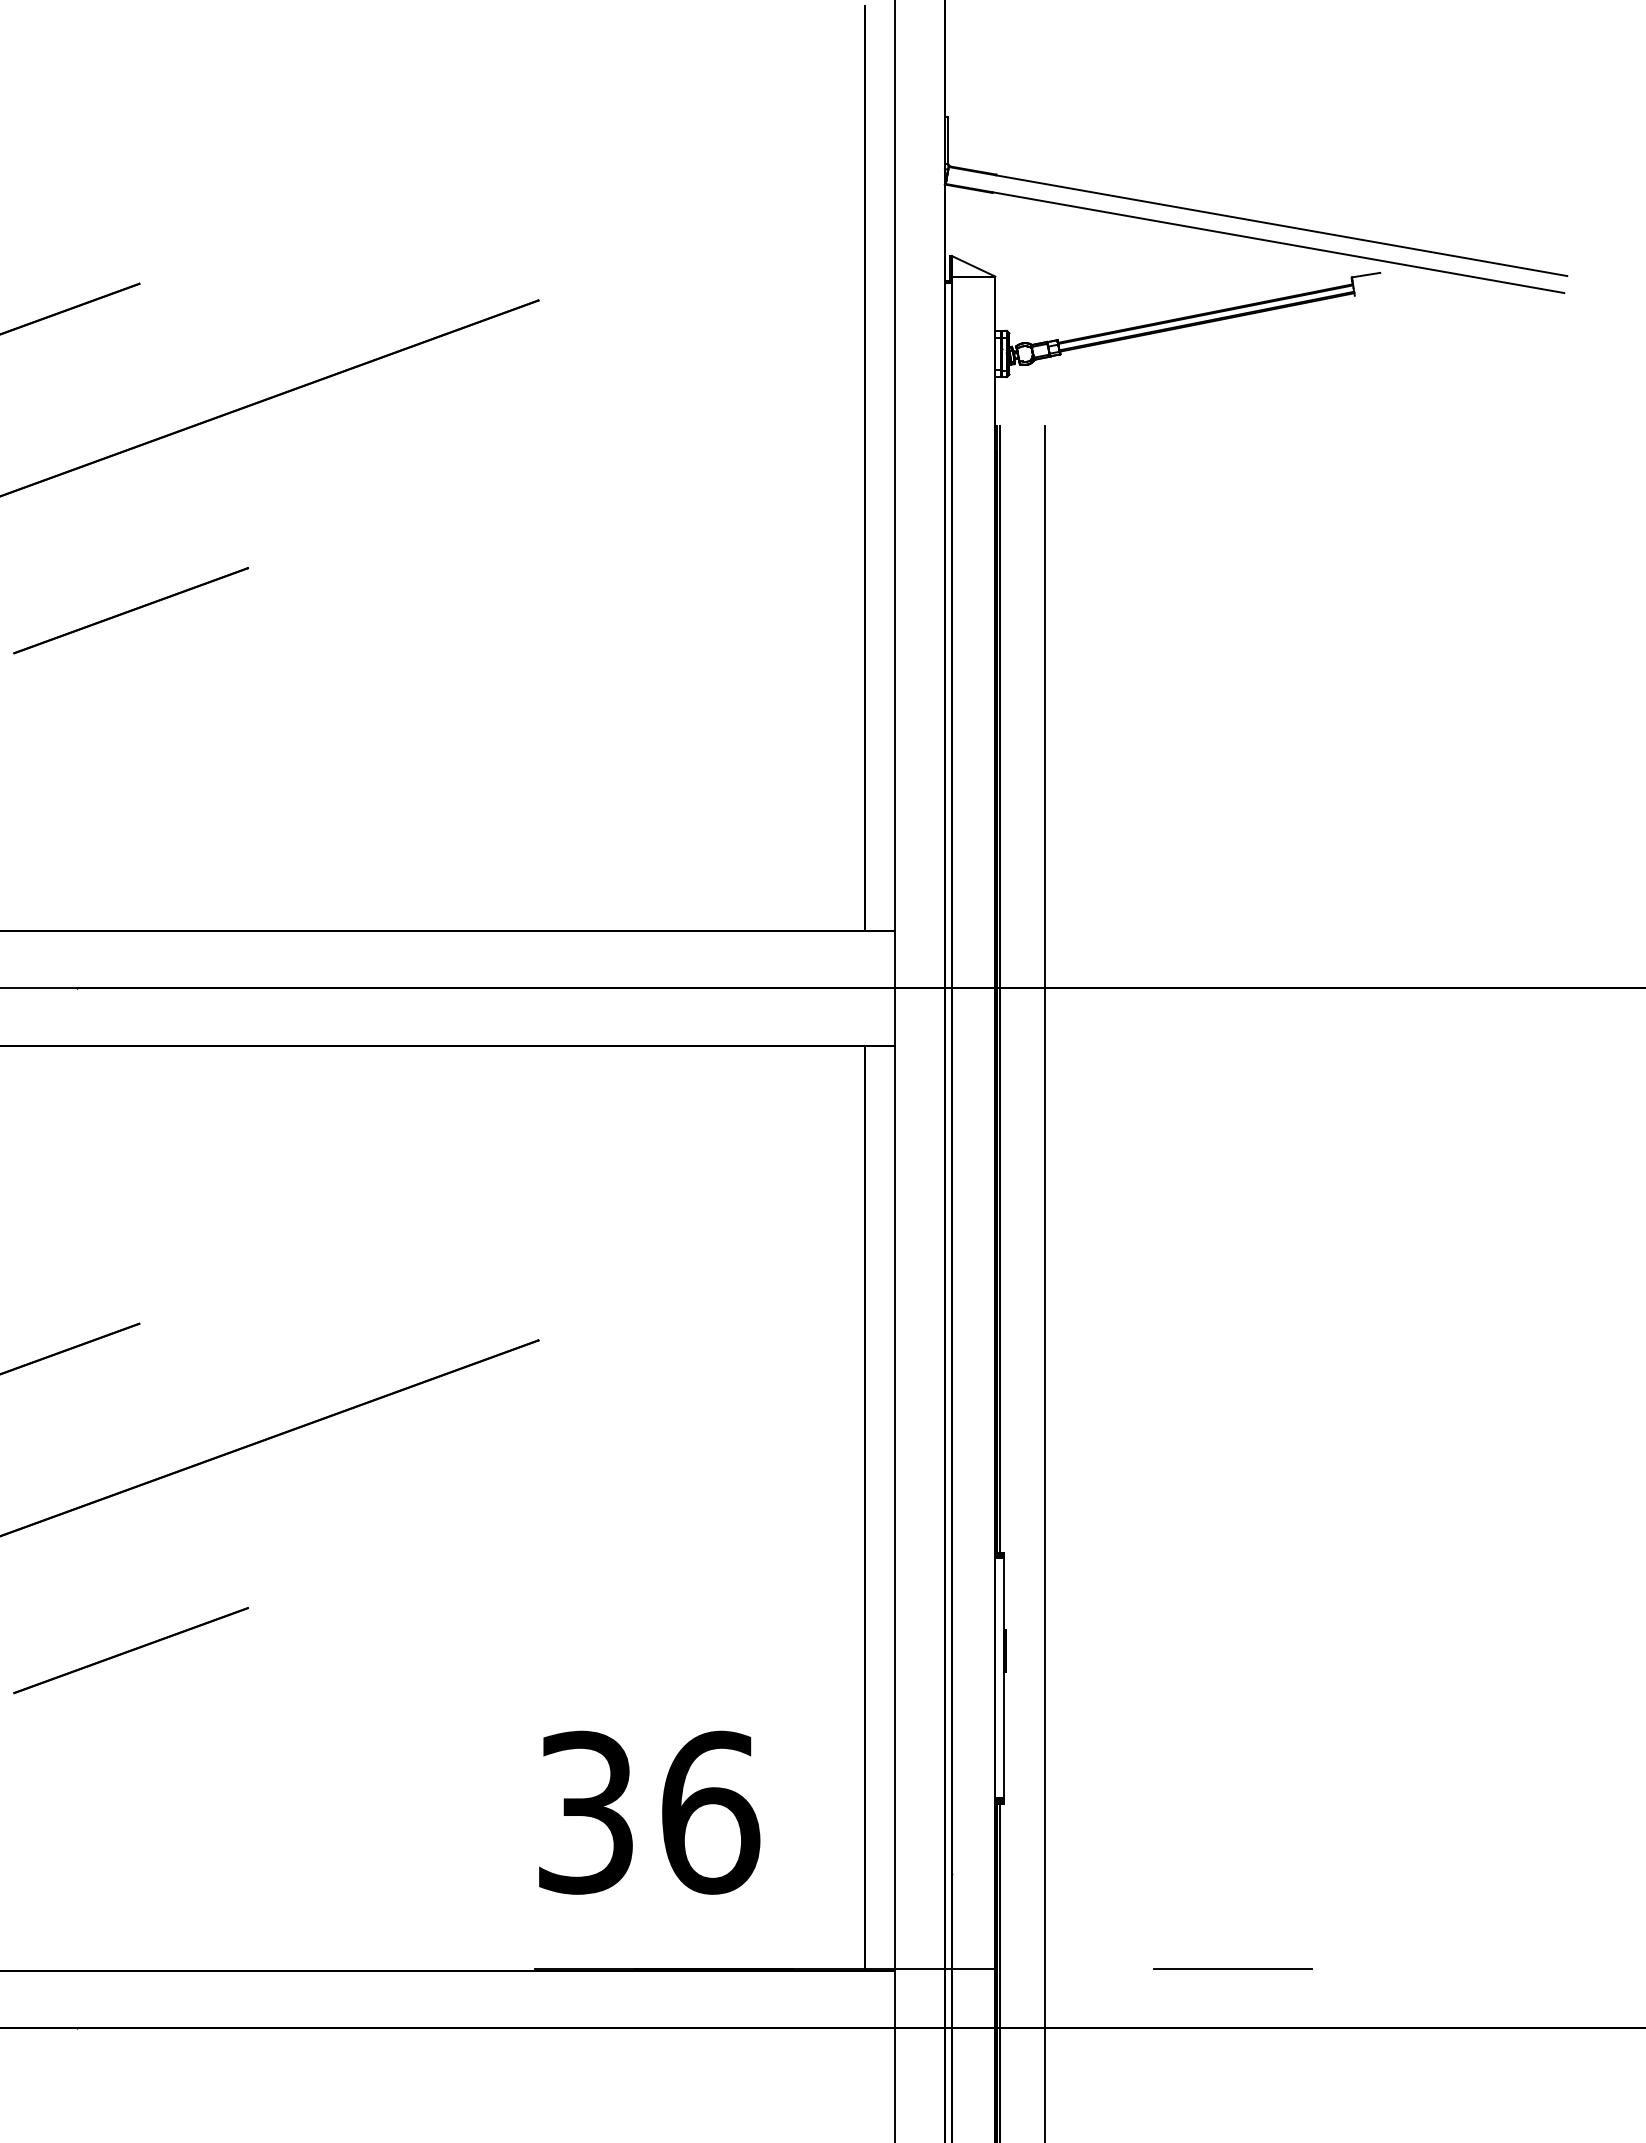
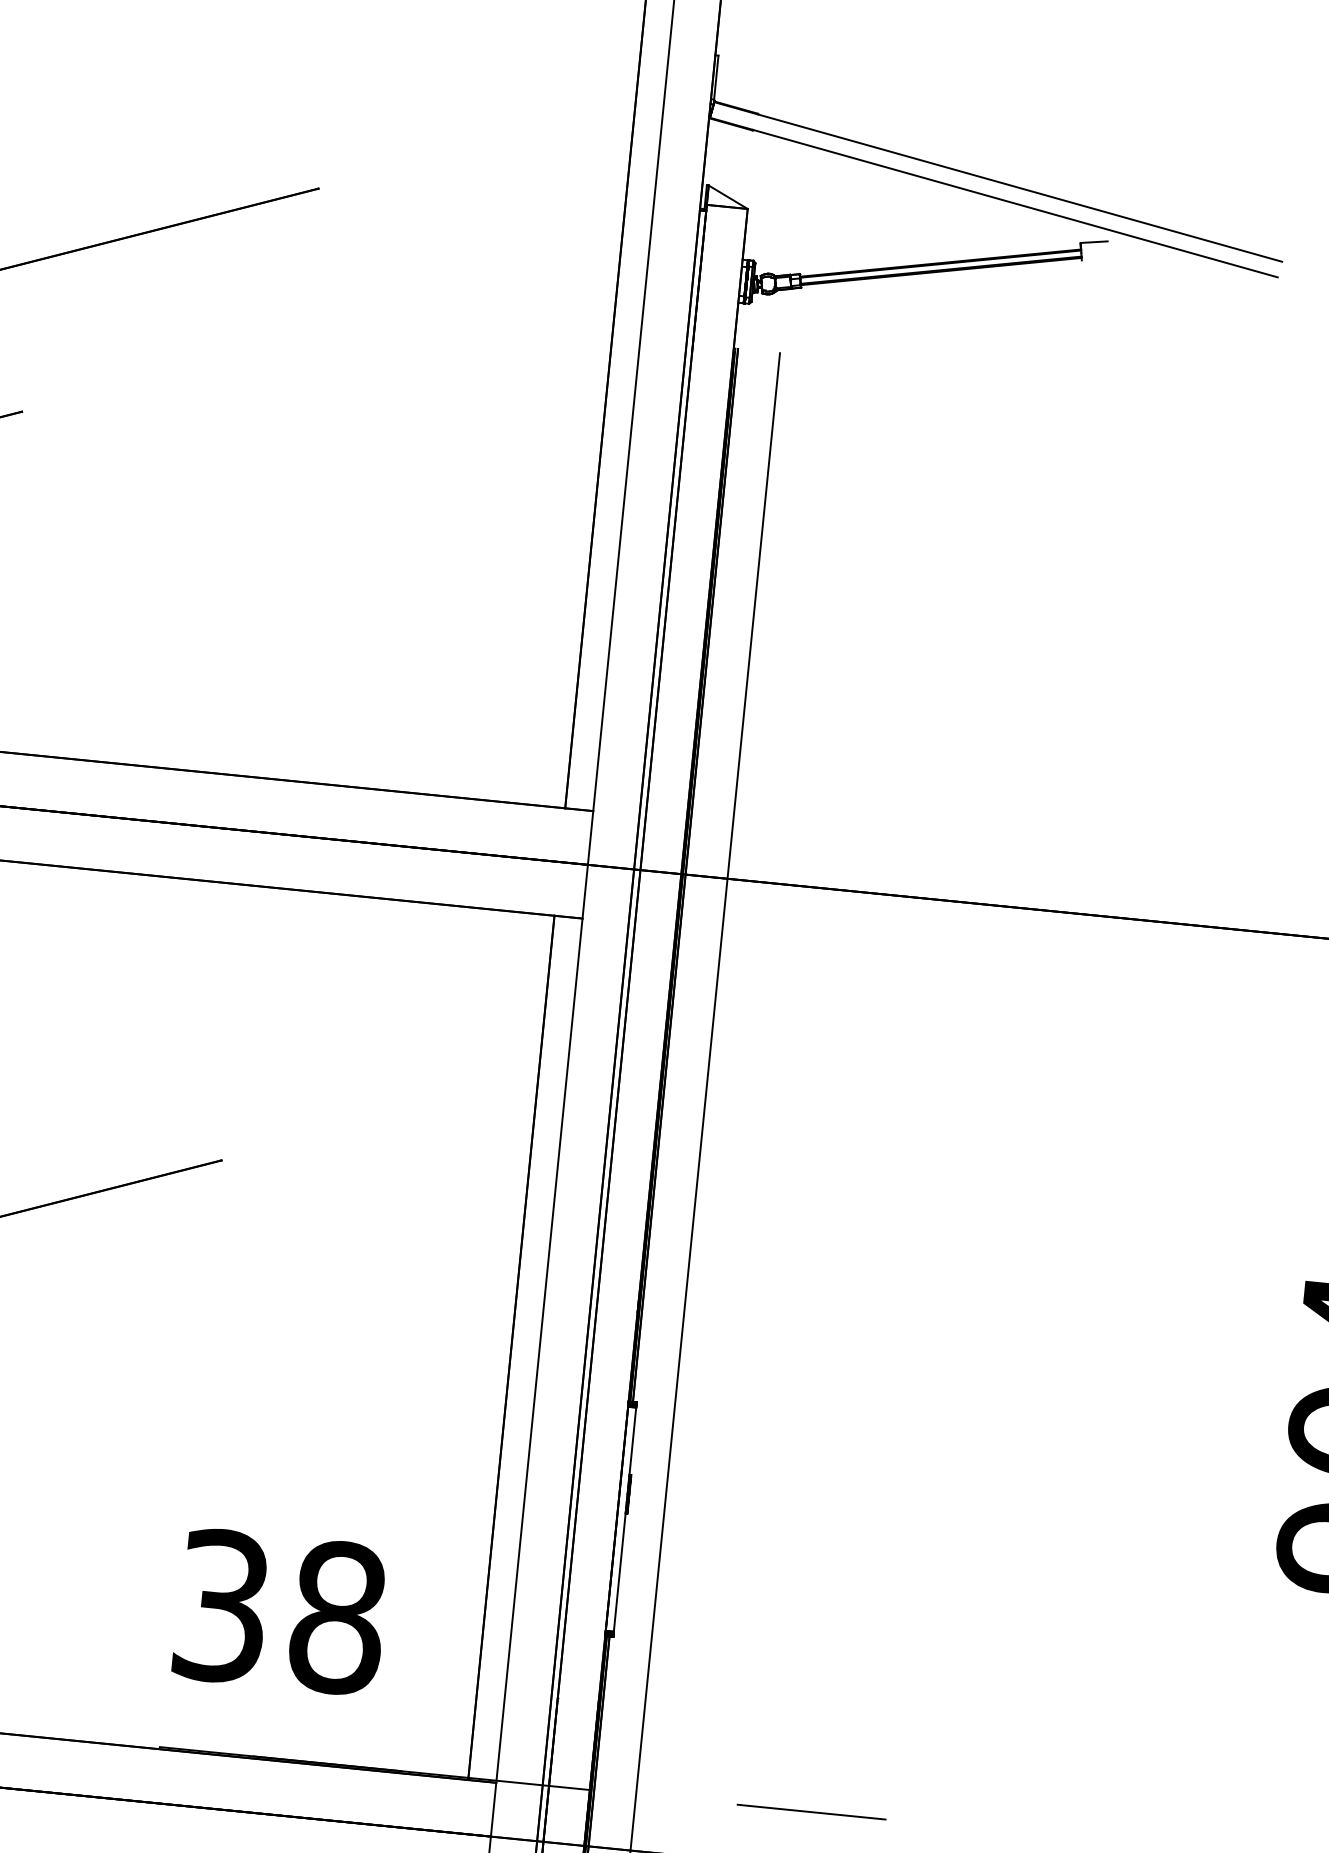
text: (710, 1812) -> (338, 1617), 36 -> 38

